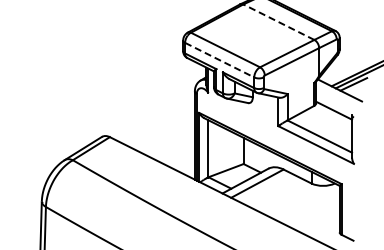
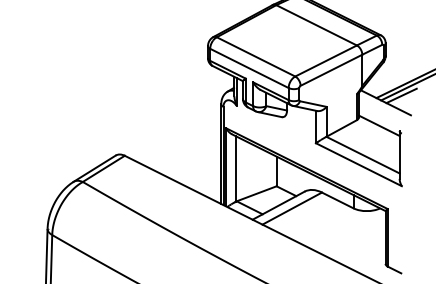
line: (278, 22) -> (316, 25), dashed -> solid
line: (219, 60) -> (249, 68), dashed -> solid

